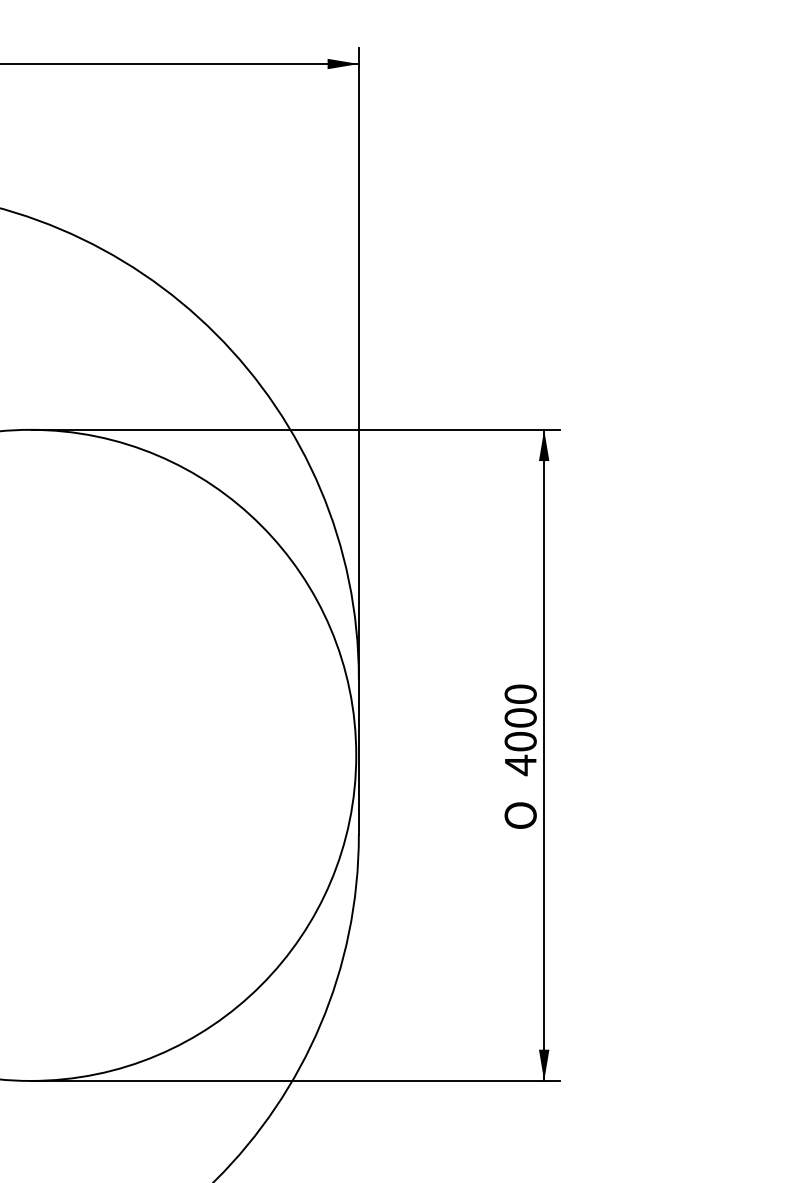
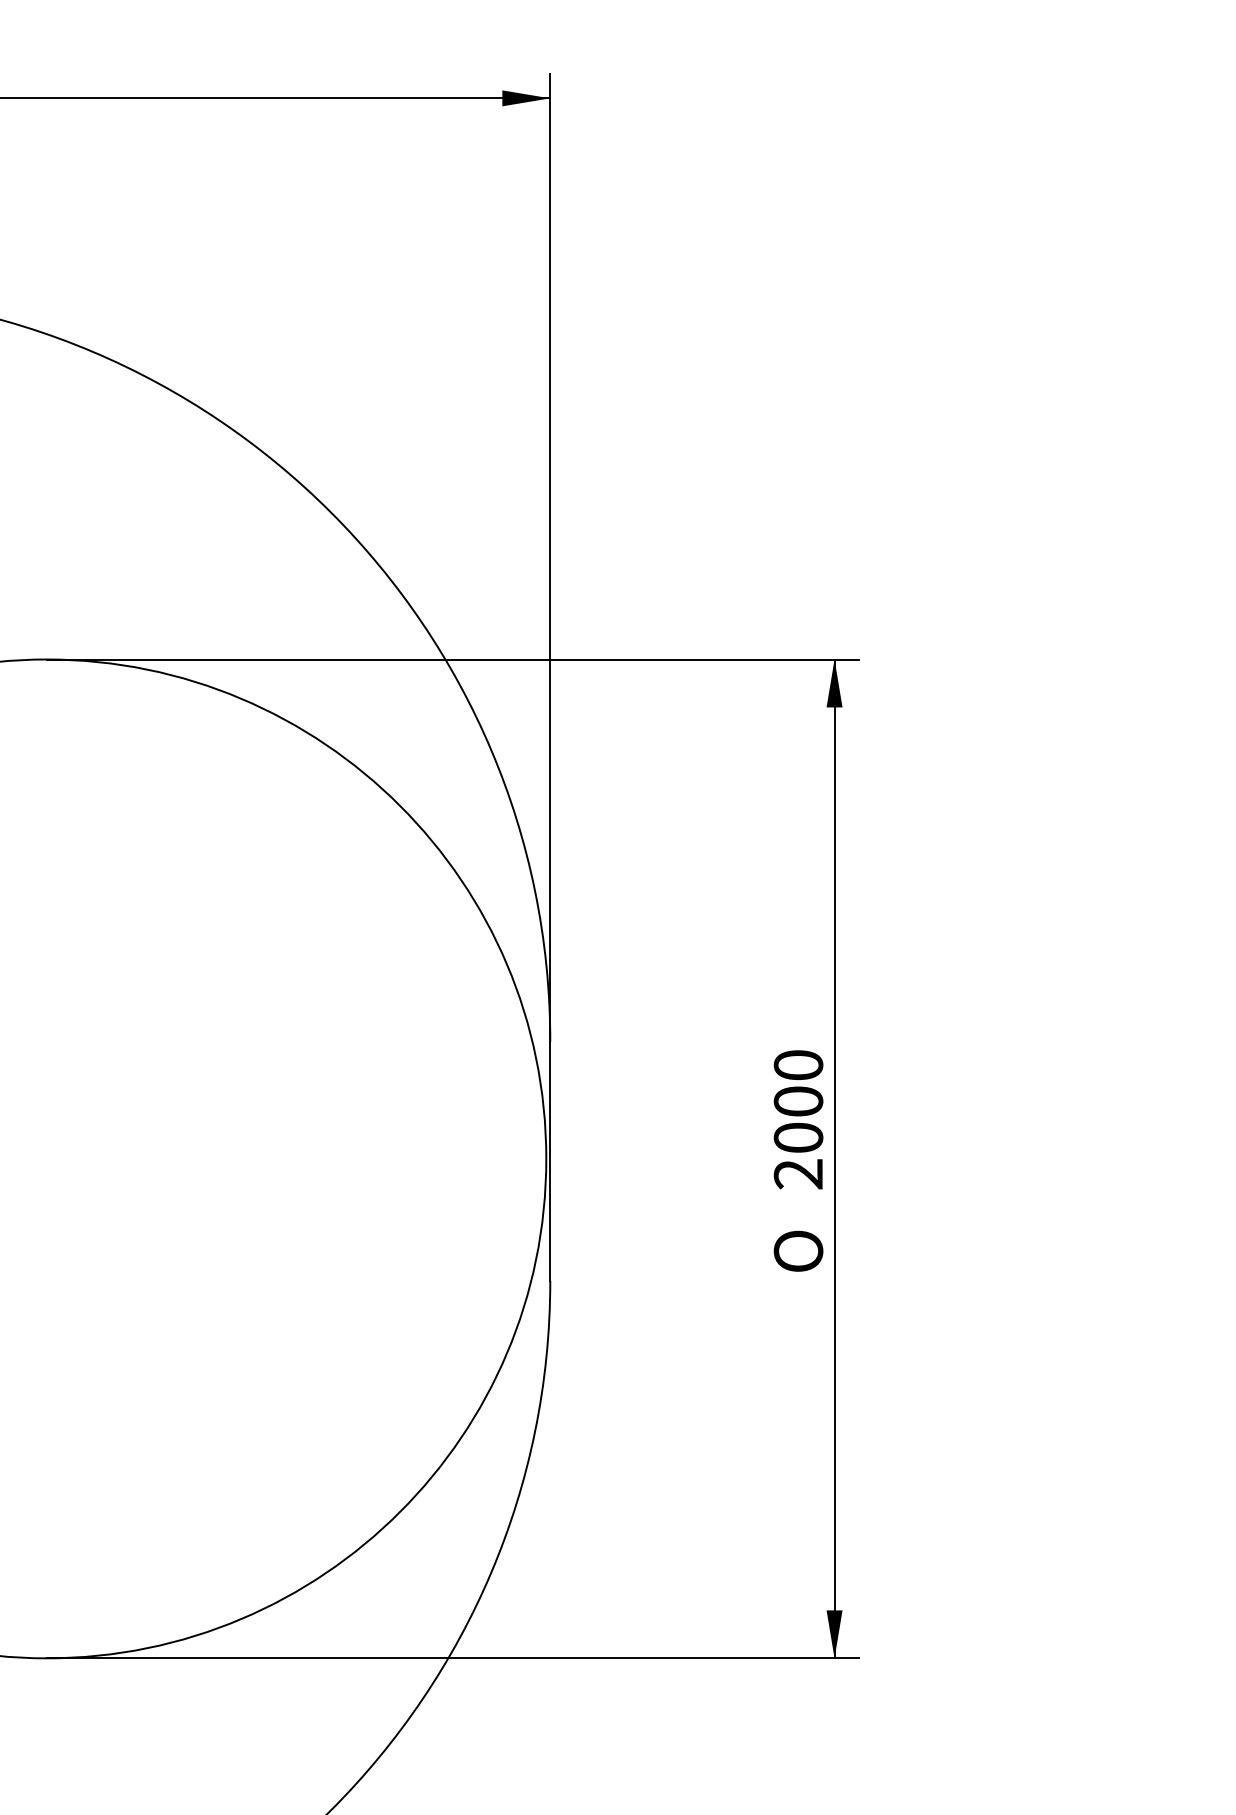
text: (520, 765) -> (798, 1174), 4000 -> 2000

